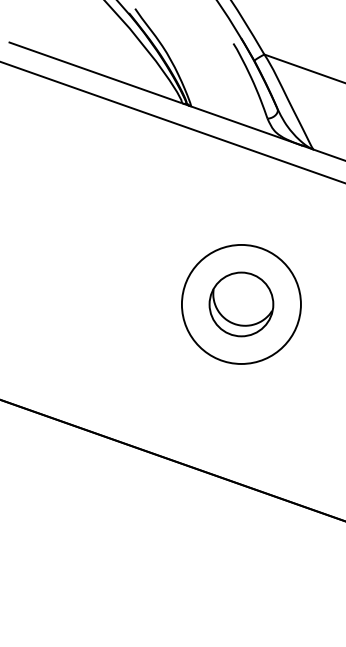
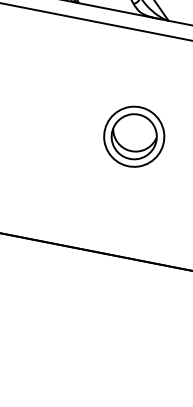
circle: (240, 303) -> (133, 136), size x0.71

